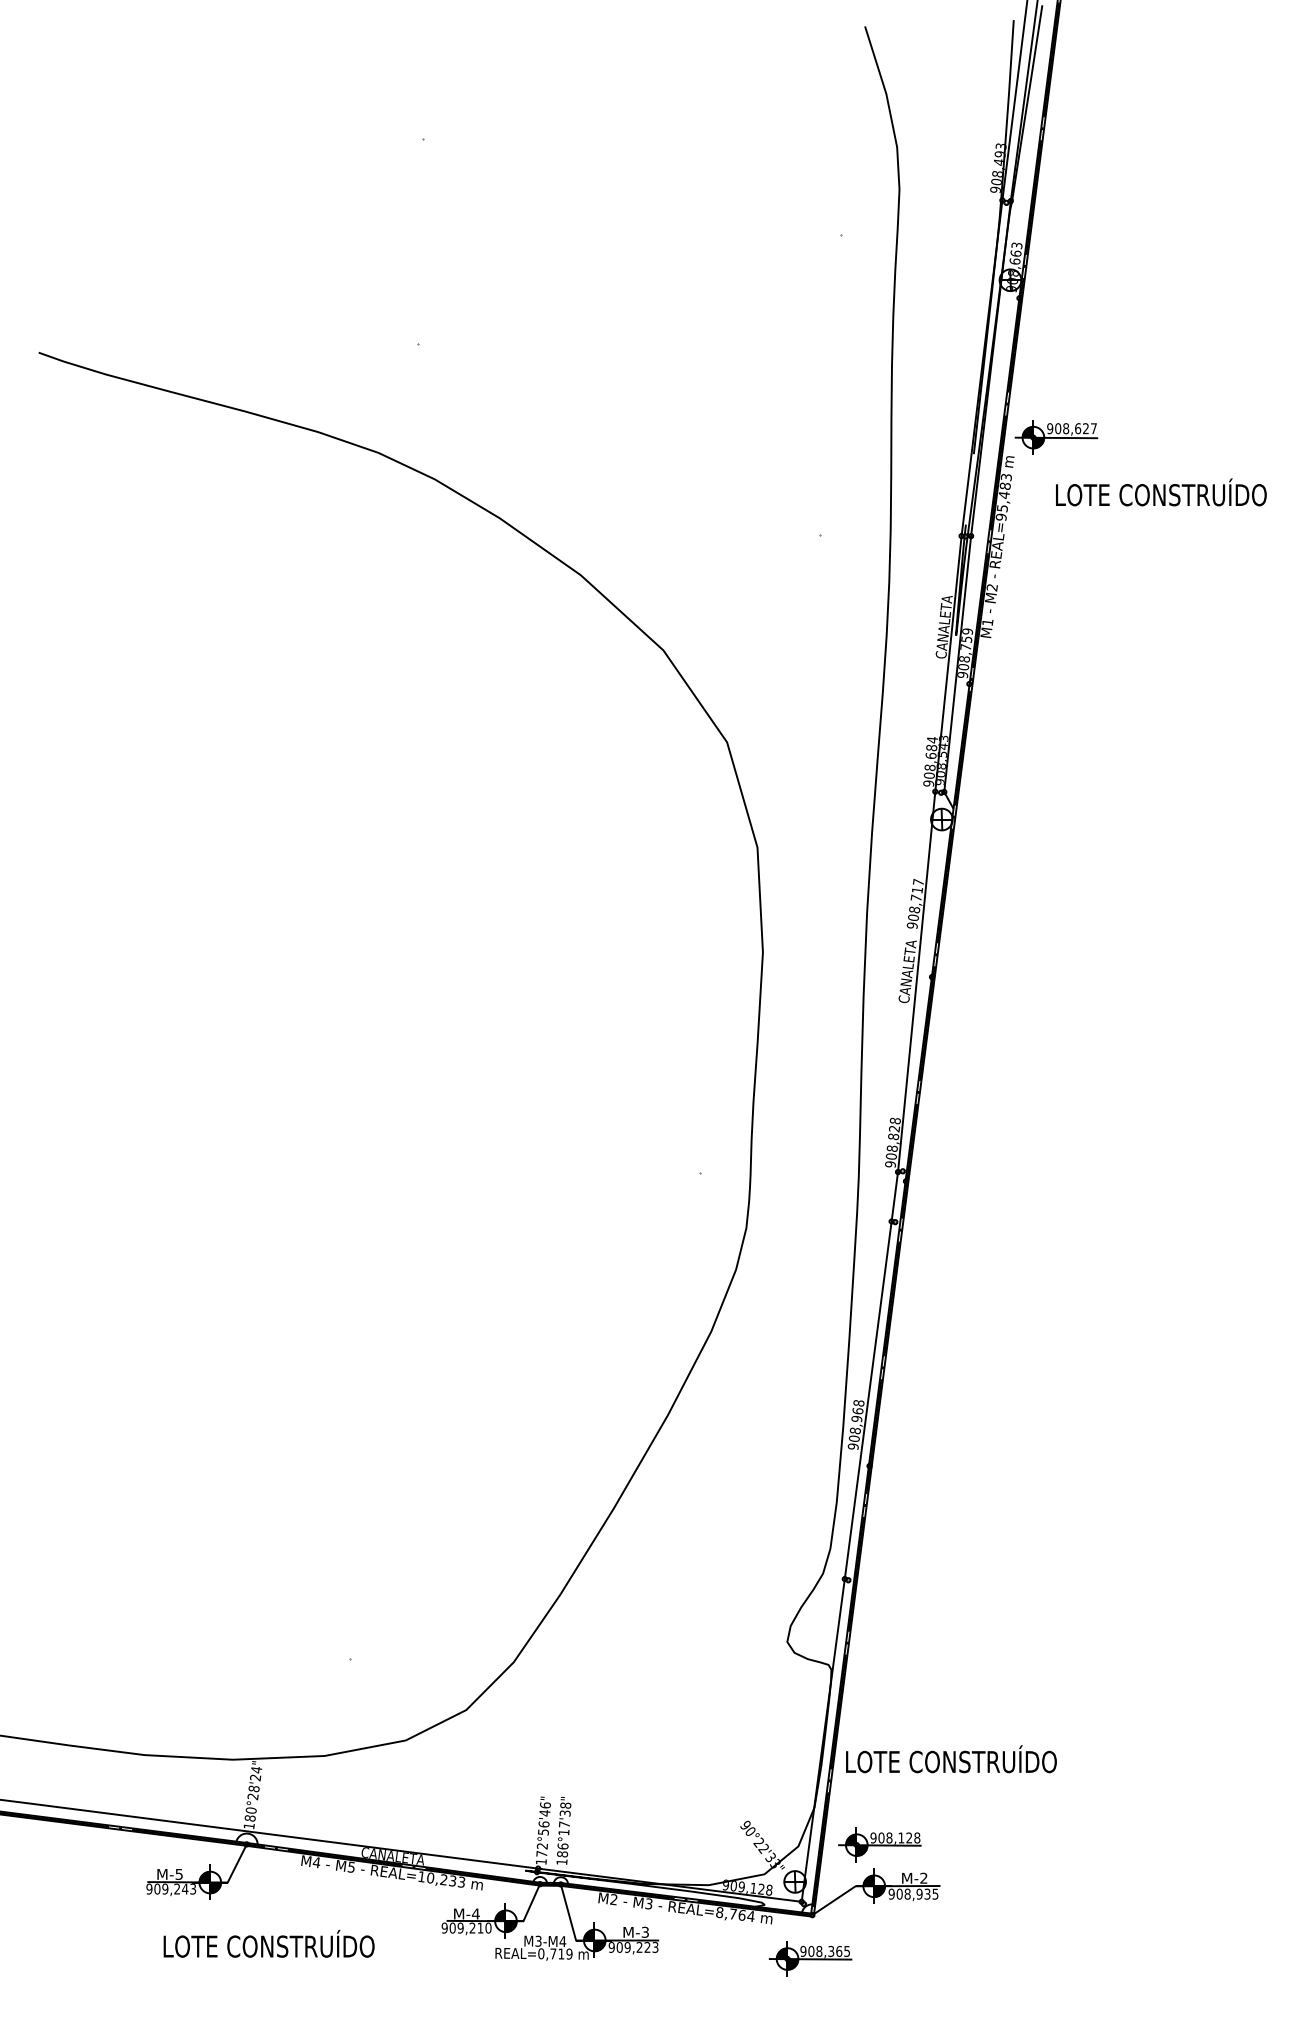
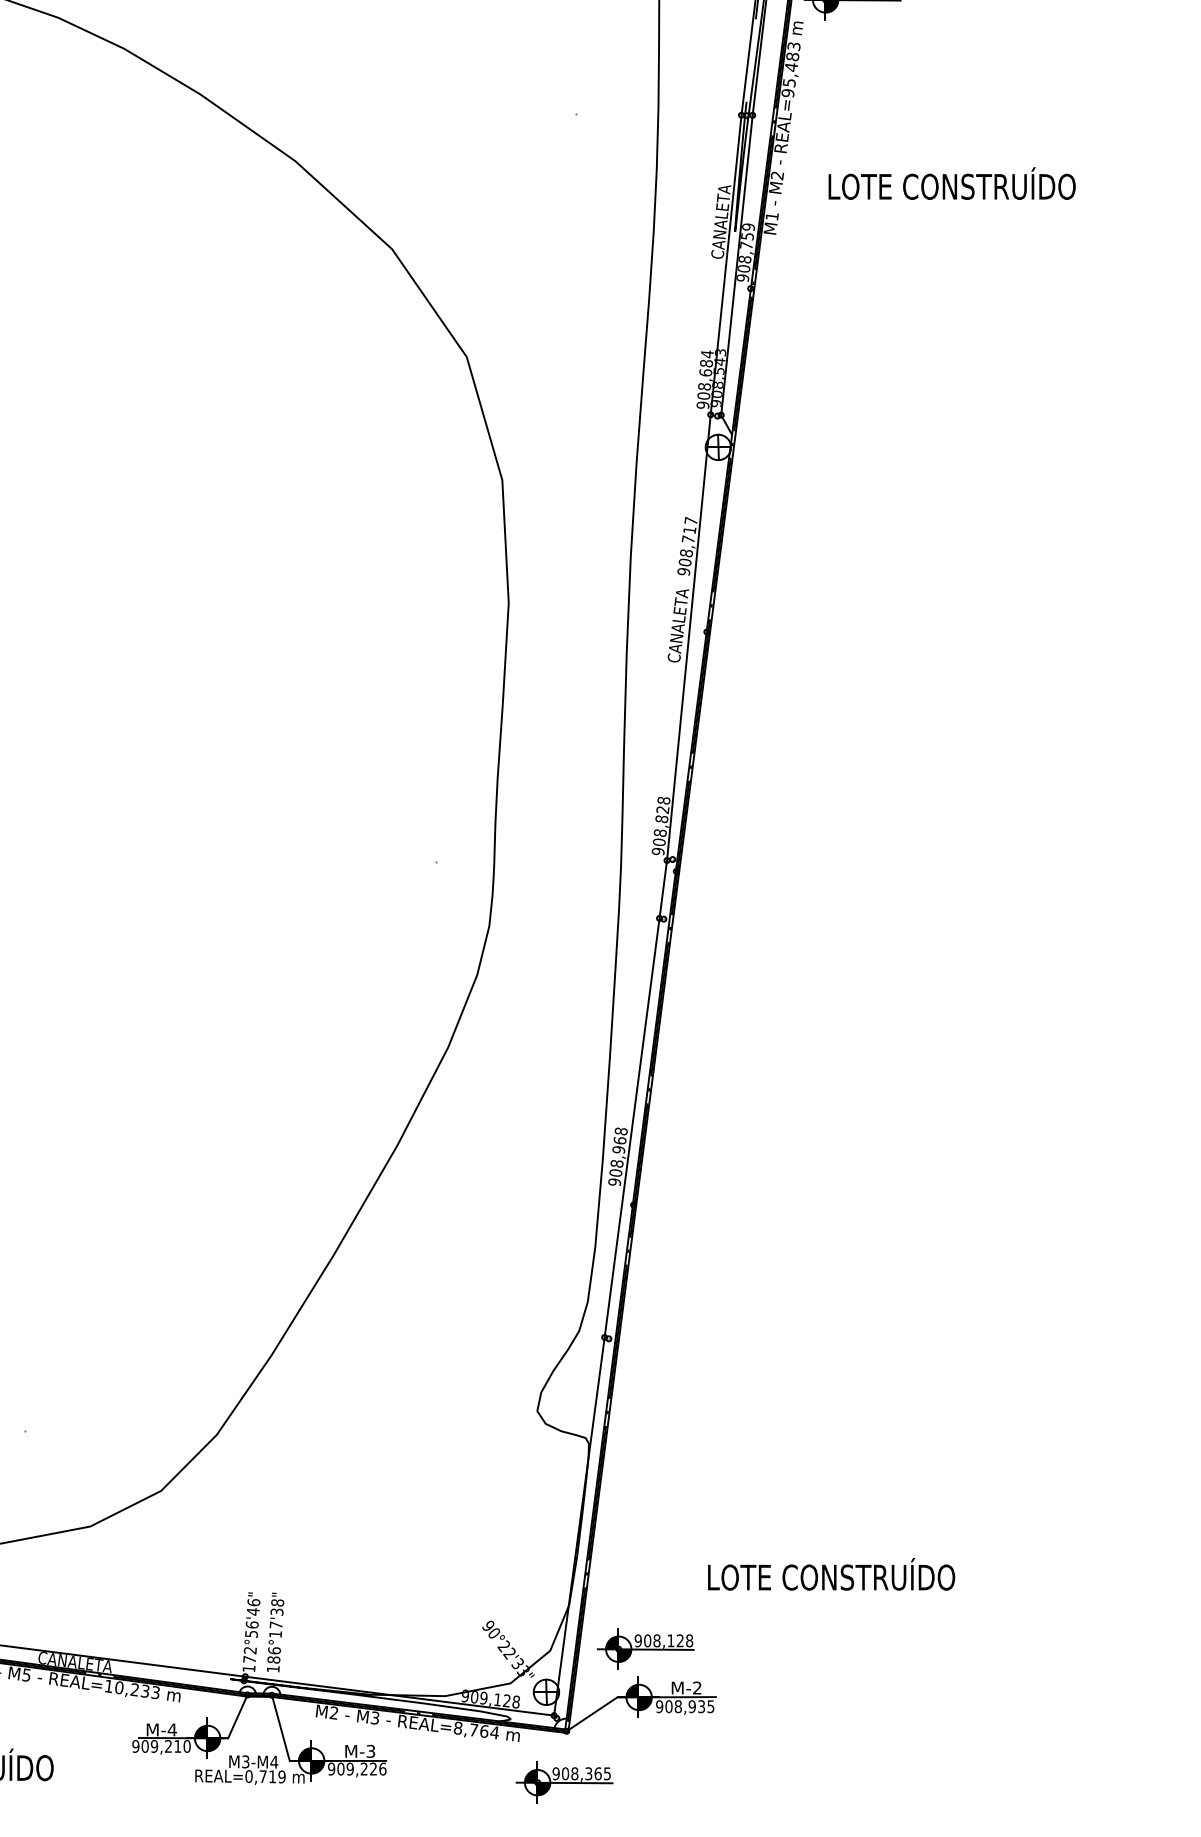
text: (1161, 492) -> (952, 183), moved
text: (951, 1759) -> (831, 1574), moved
text: (655, 1947) -> (382, 1769), 909,223 -> 909,226

